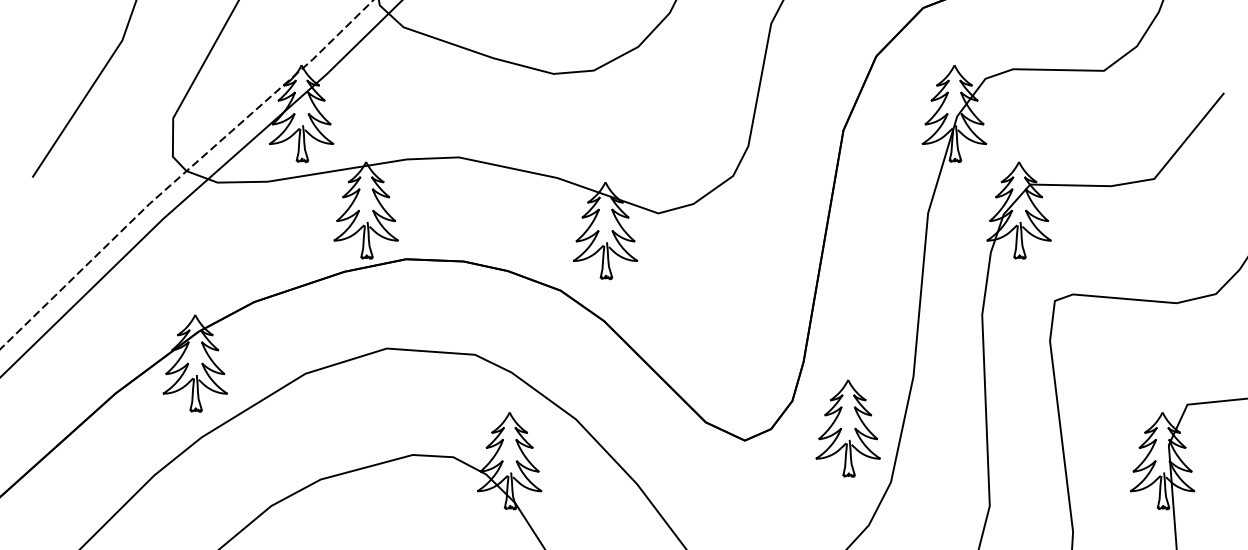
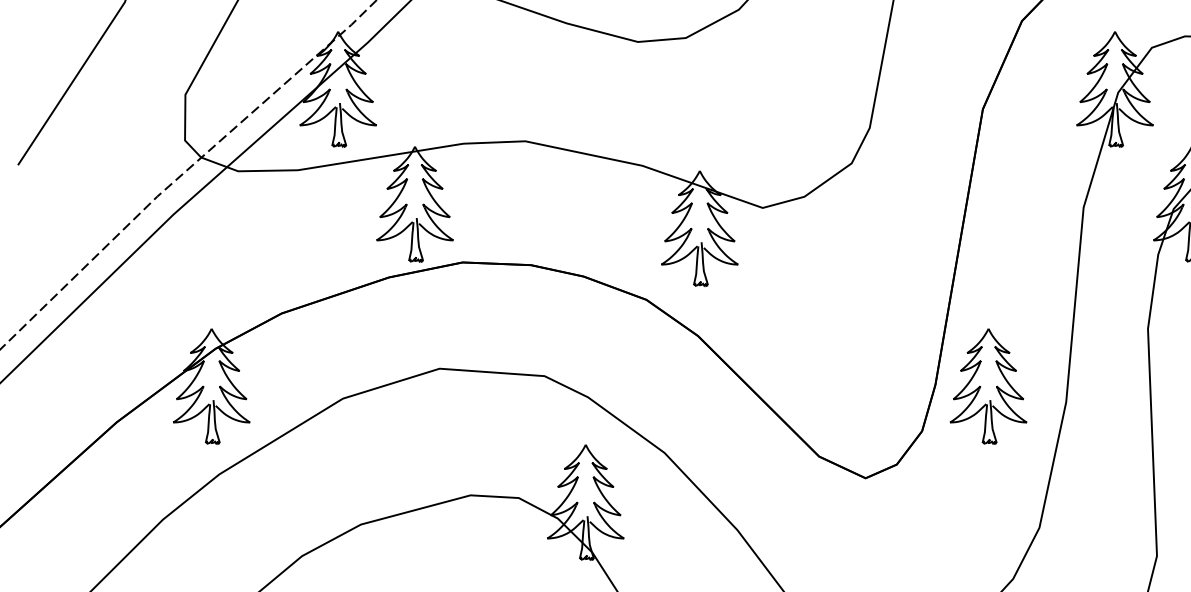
part: (847, 428) -> (987, 386), moved

